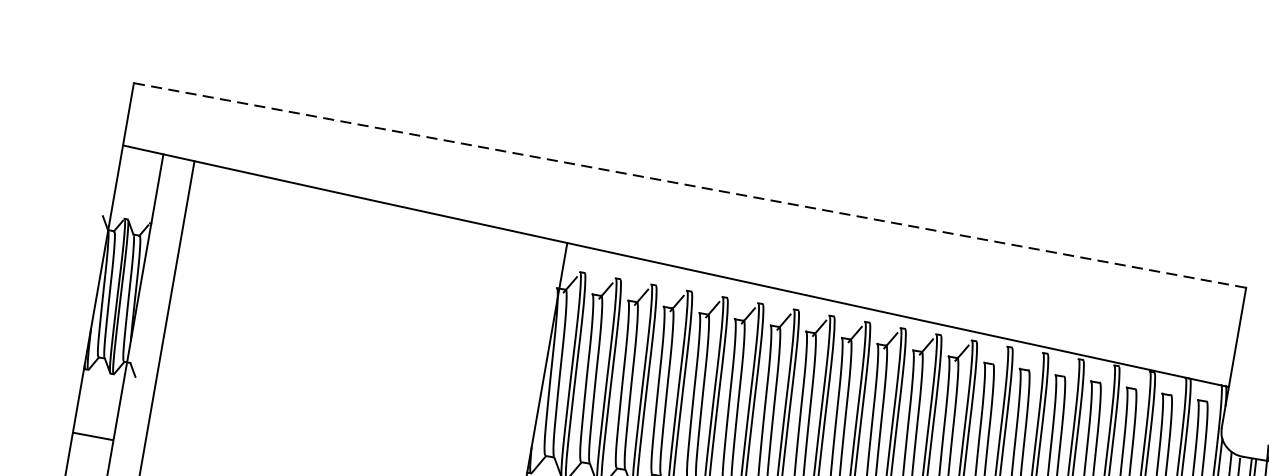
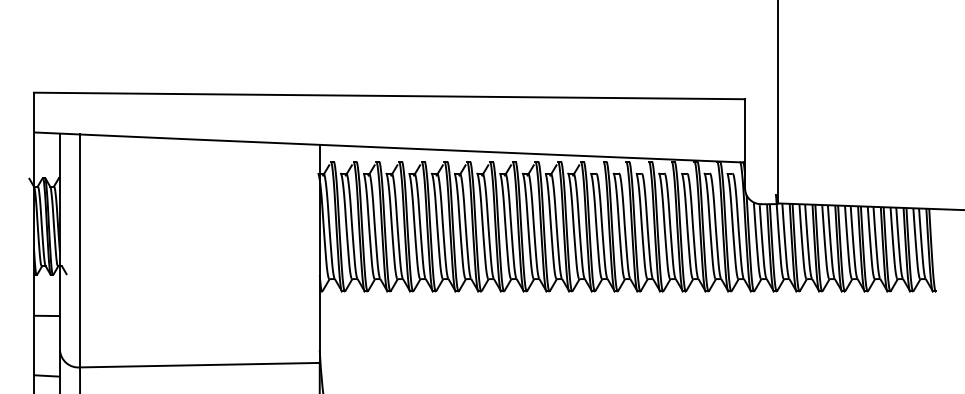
line: (690, 184) -> (389, 95), dashed -> solid

